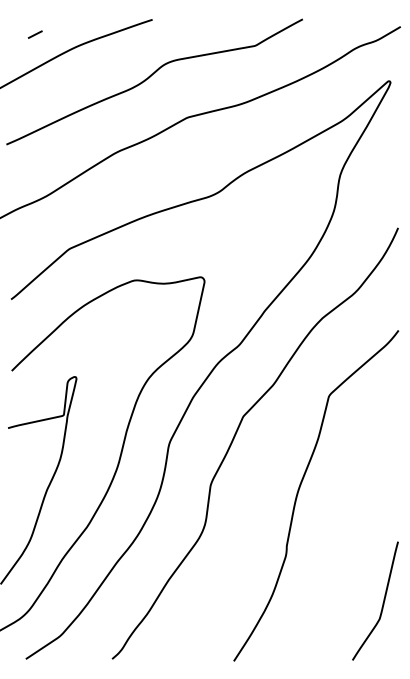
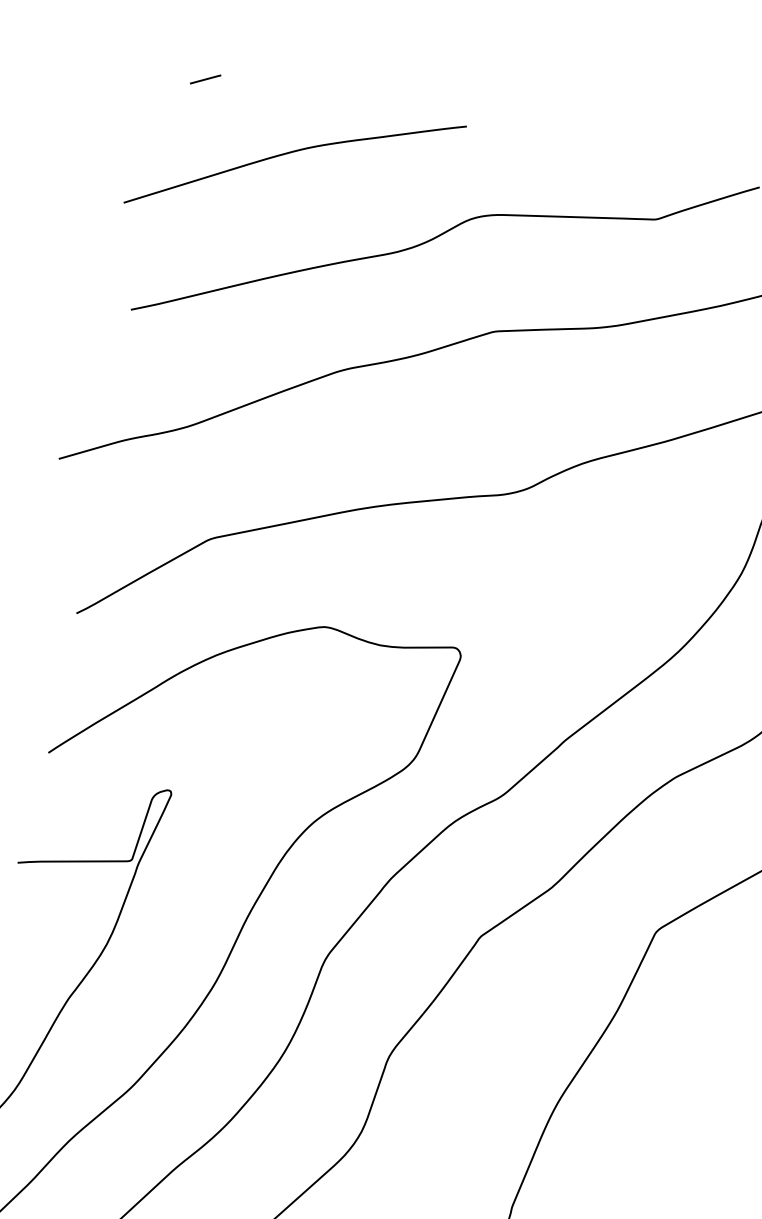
line: (34, 34) -> (204, 78), moved

